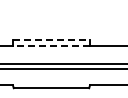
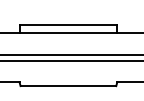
line: (51, 39) -> (68, 24), dashed -> solid
line: (51, 46) -> (68, 33), dashed -> solid

